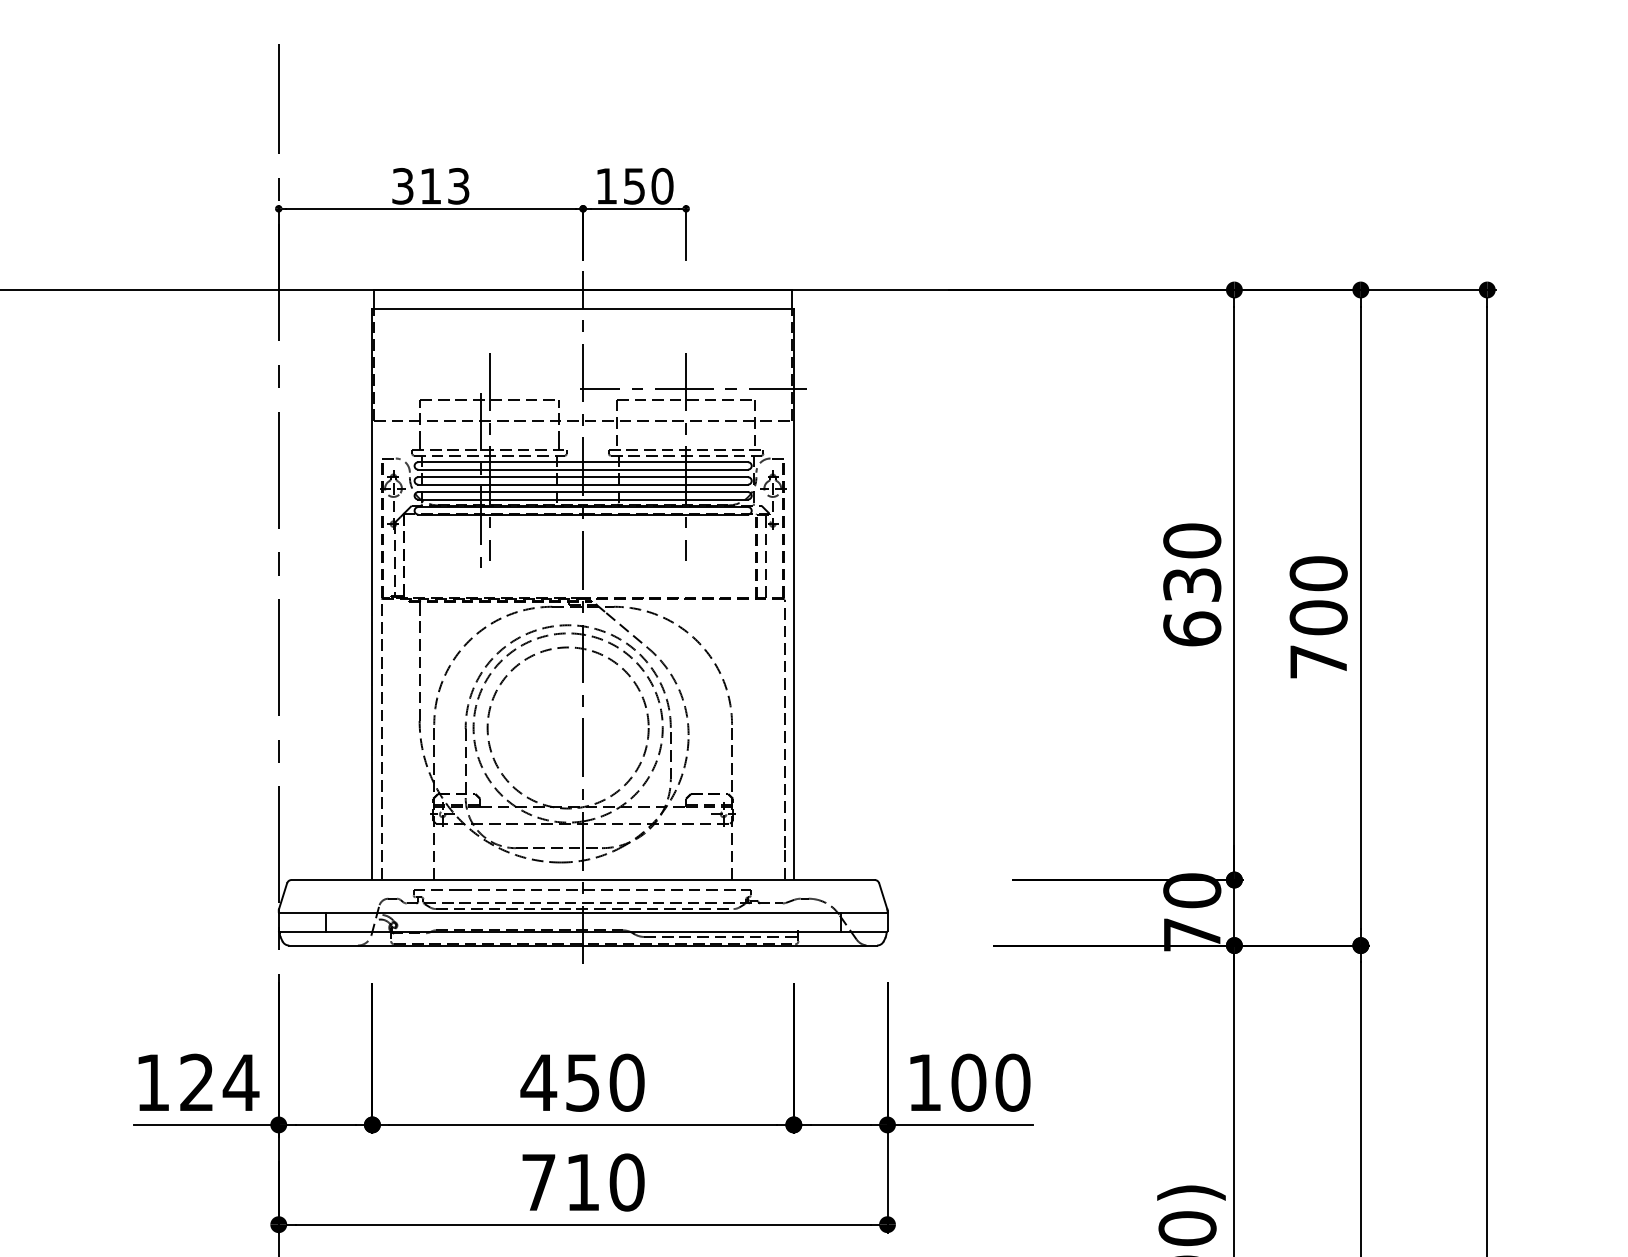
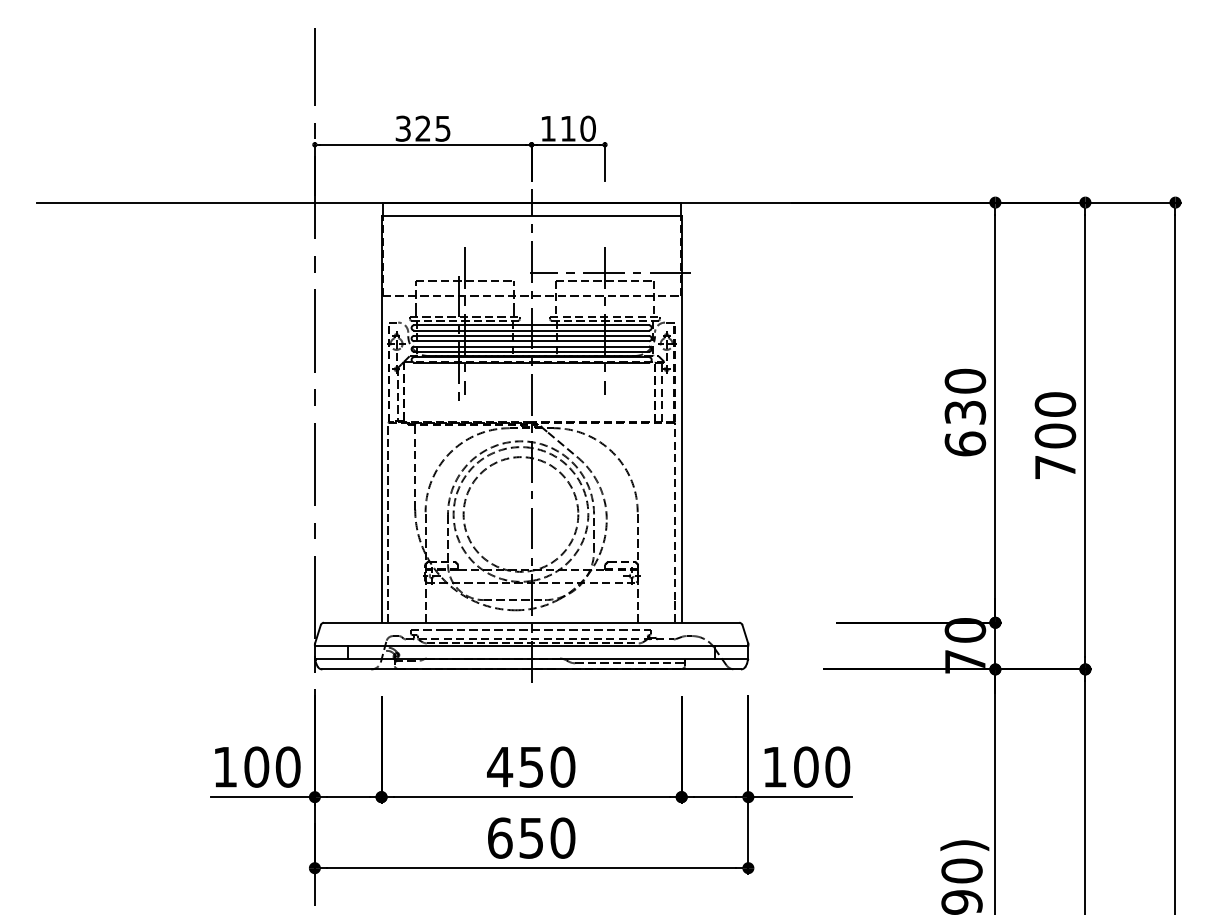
text: (443, 185) -> (432, 128), 313 -> 325
text: (633, 185) -> (567, 128), 150 -> 110
text: (219, 1081) -> (272, 766), 124 -> 100
text: (560, 1181) -> (515, 837), 710 -> 650

